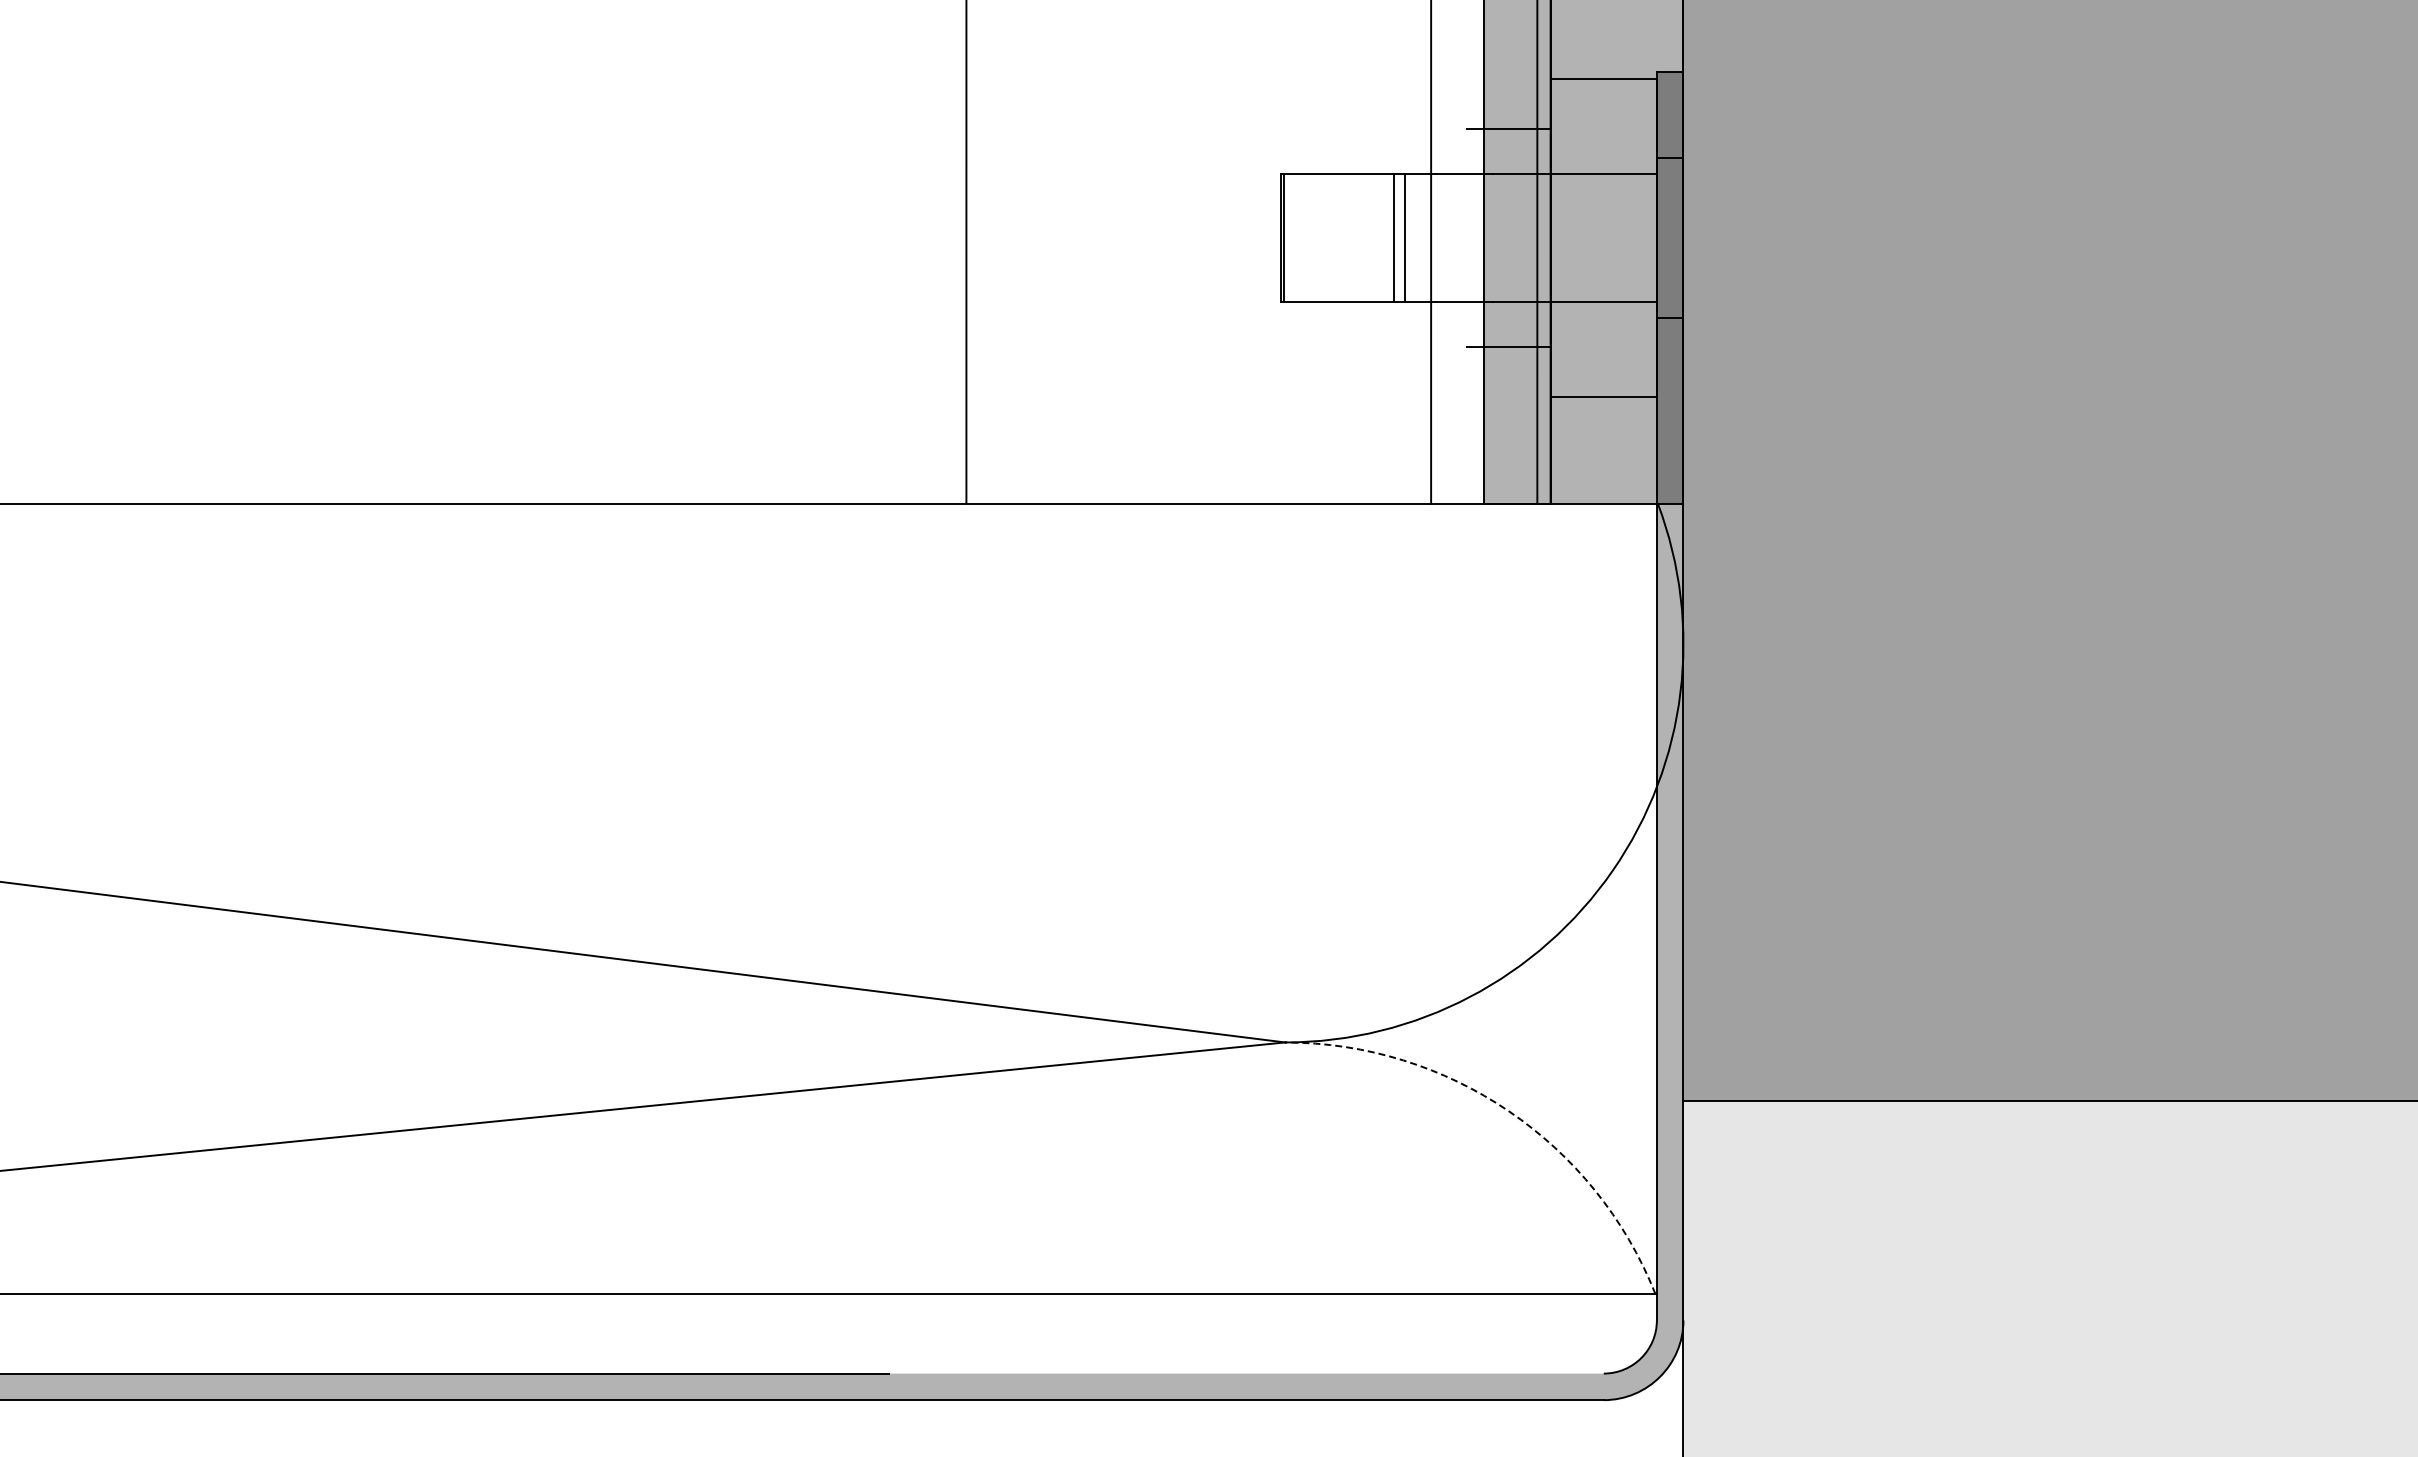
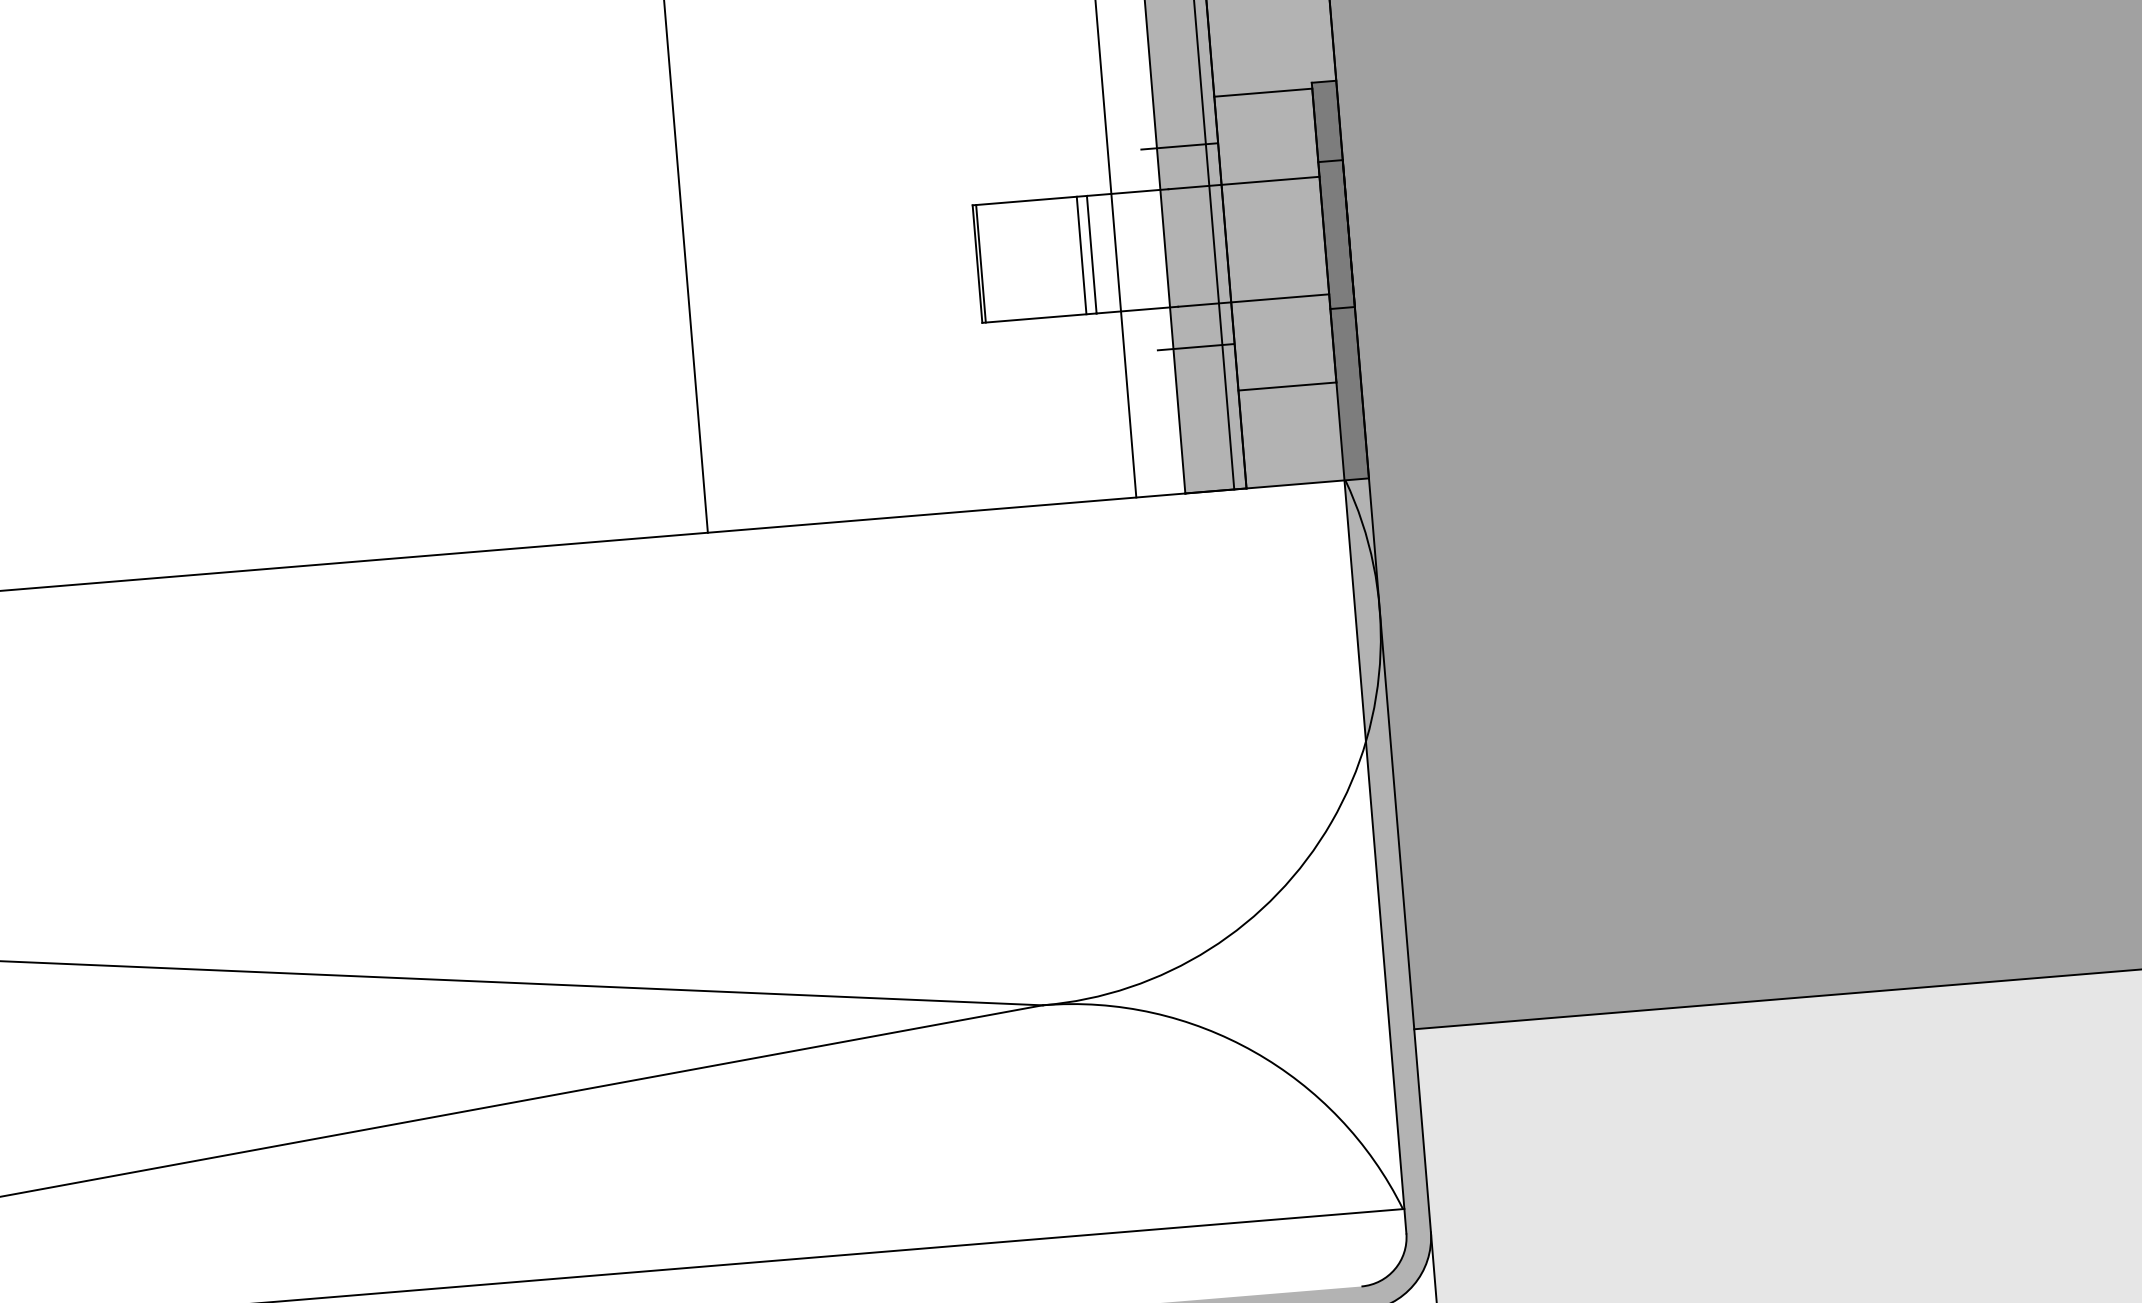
arc: (1508, 1111) -> (1253, 1052), dashed -> solid

